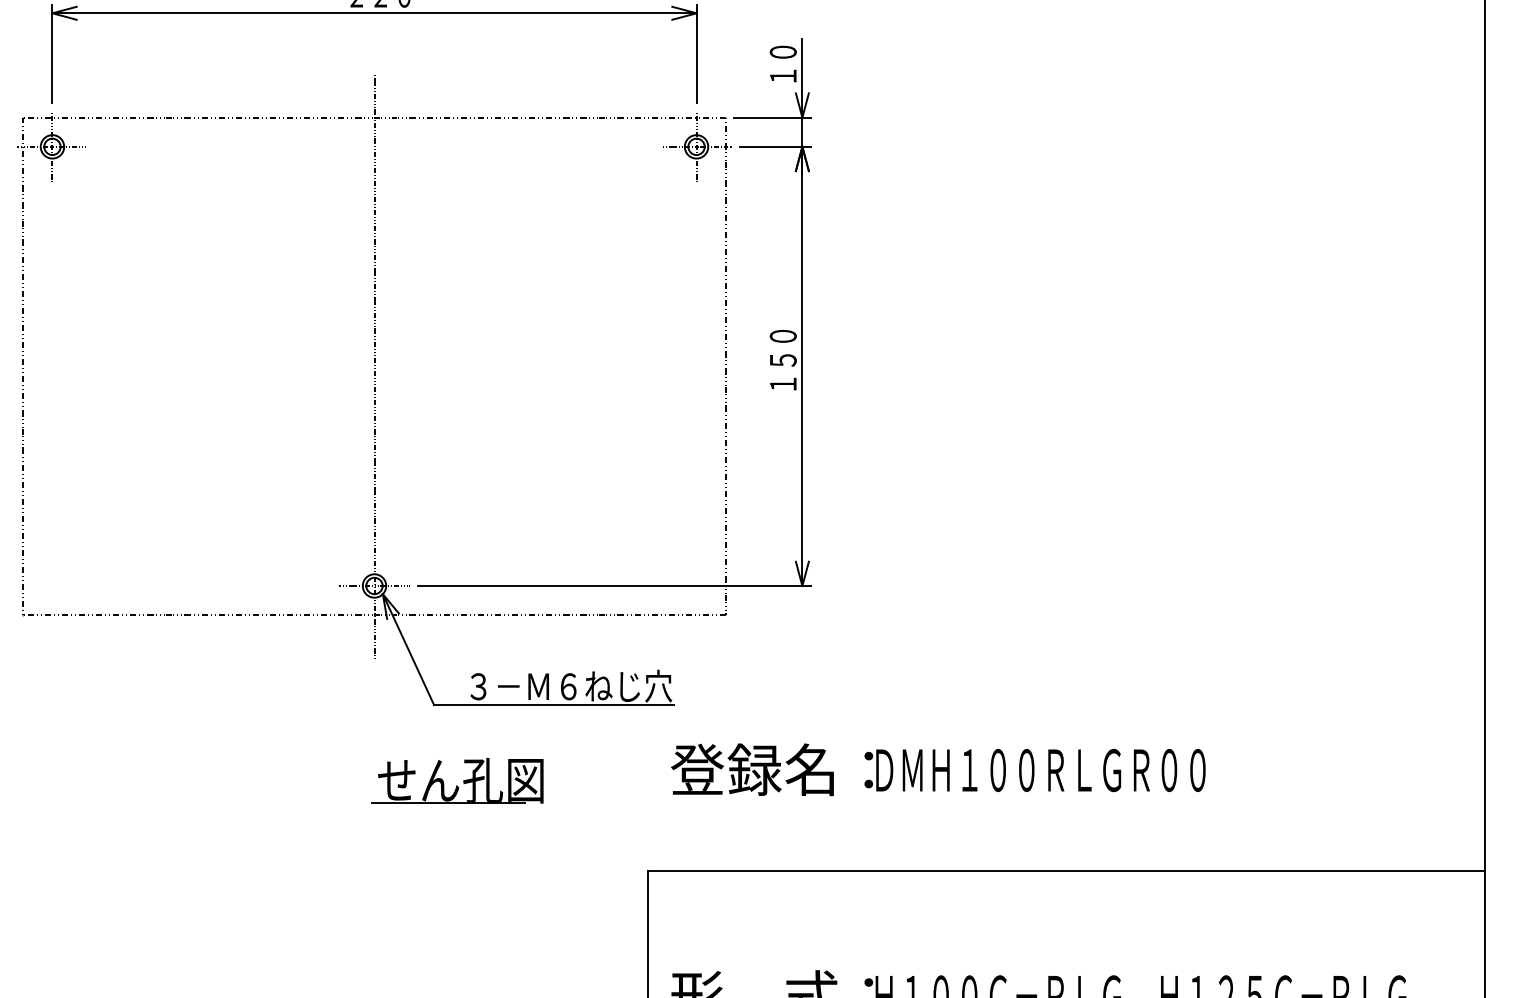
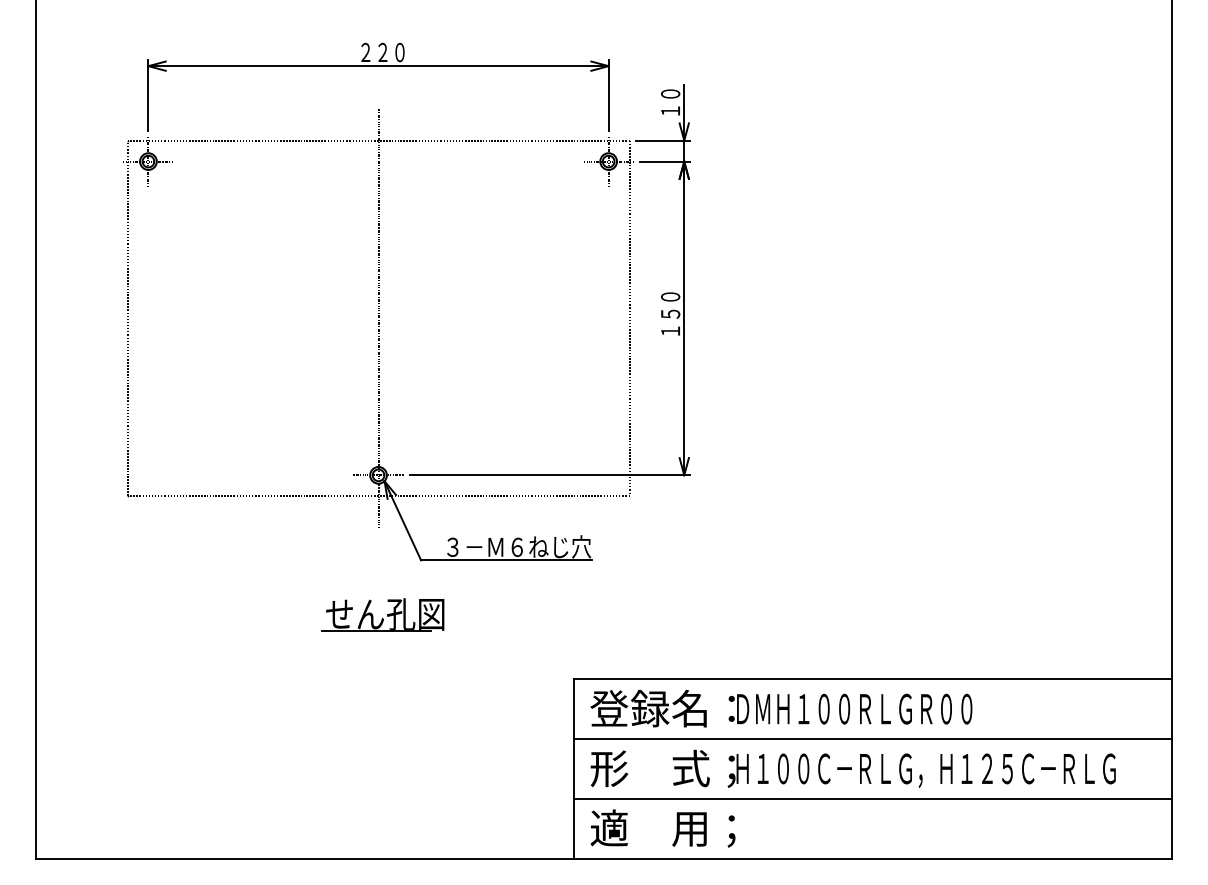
text: (938, 769) -> (781, 708), moved
part: (457, 780) -> (382, 614), moved
line: (1065, 955) -> (872, 739), added

